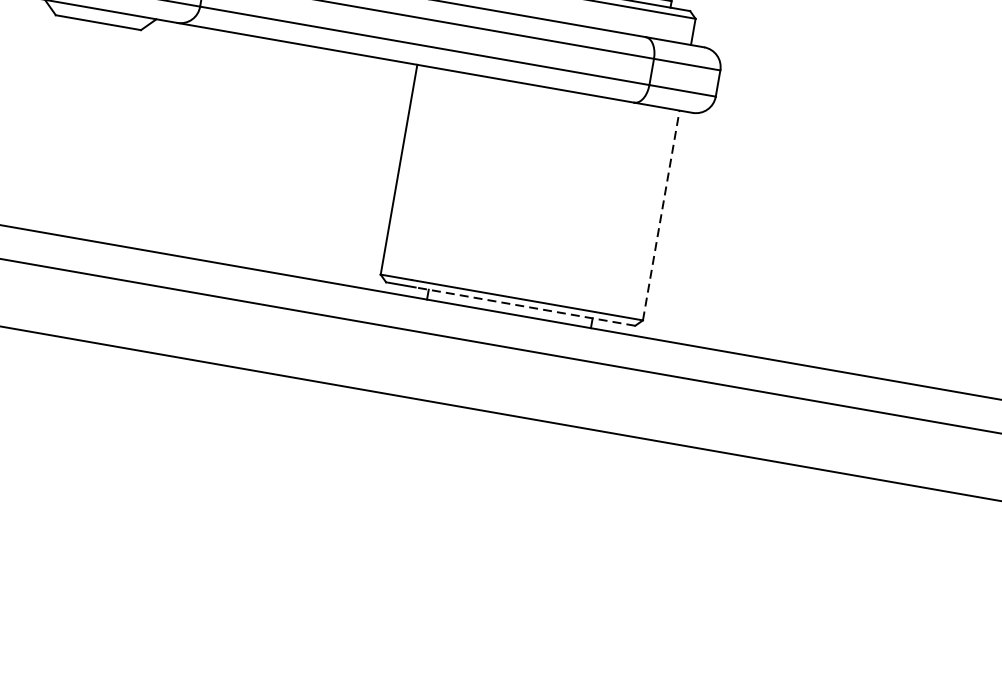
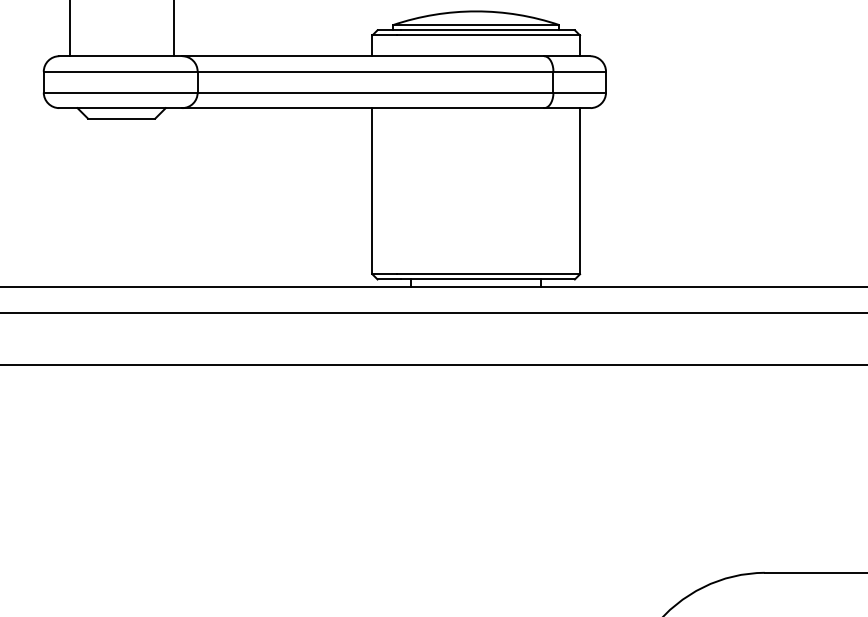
line: (661, 214) -> (580, 190), dashed -> solid
line: (524, 306) -> (487, 279), dashed -> solid

